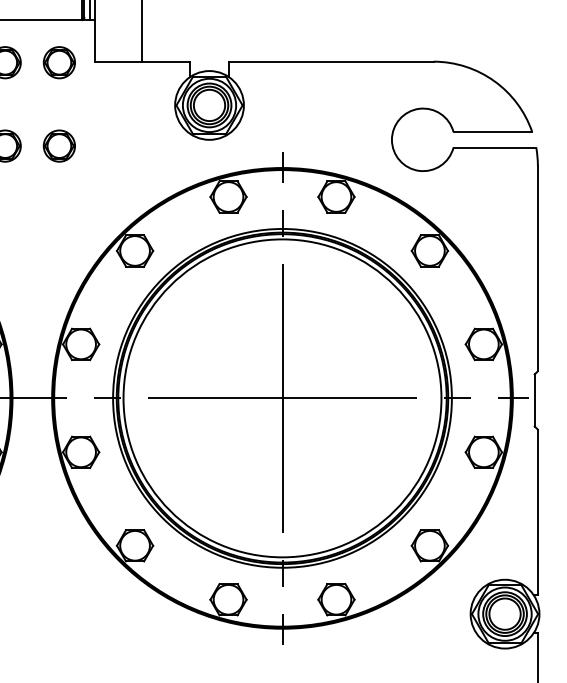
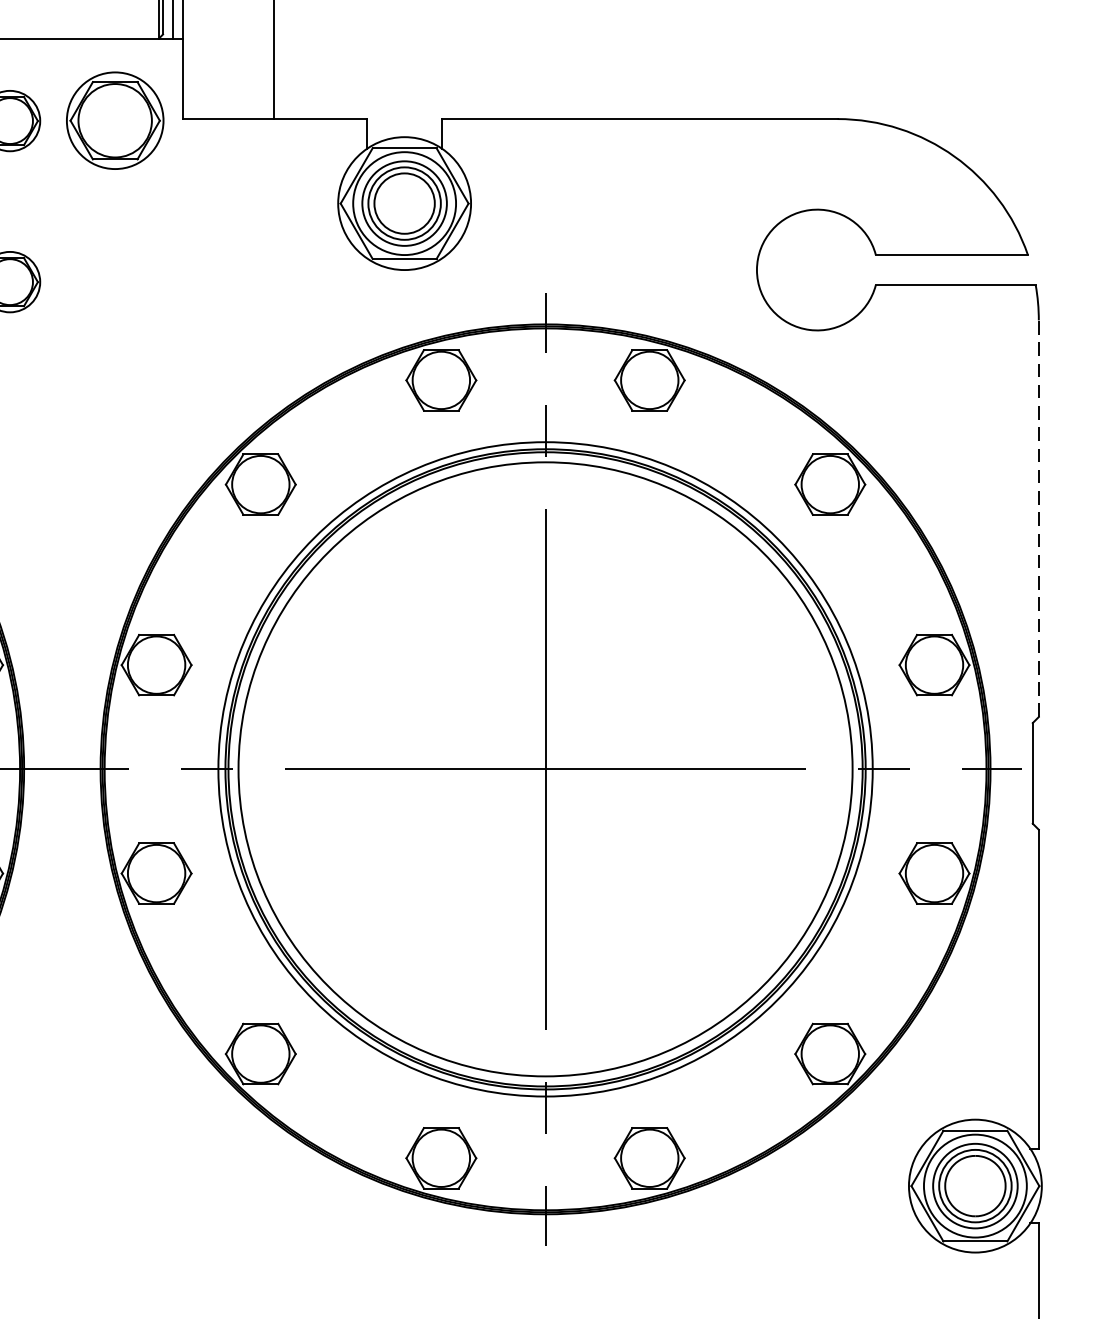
part: (58, 62) -> (112, 120), size x1.6
part: (58, 145) -> (112, 280), removed
line: (537, 268) -> (1038, 518), solid -> dashed

